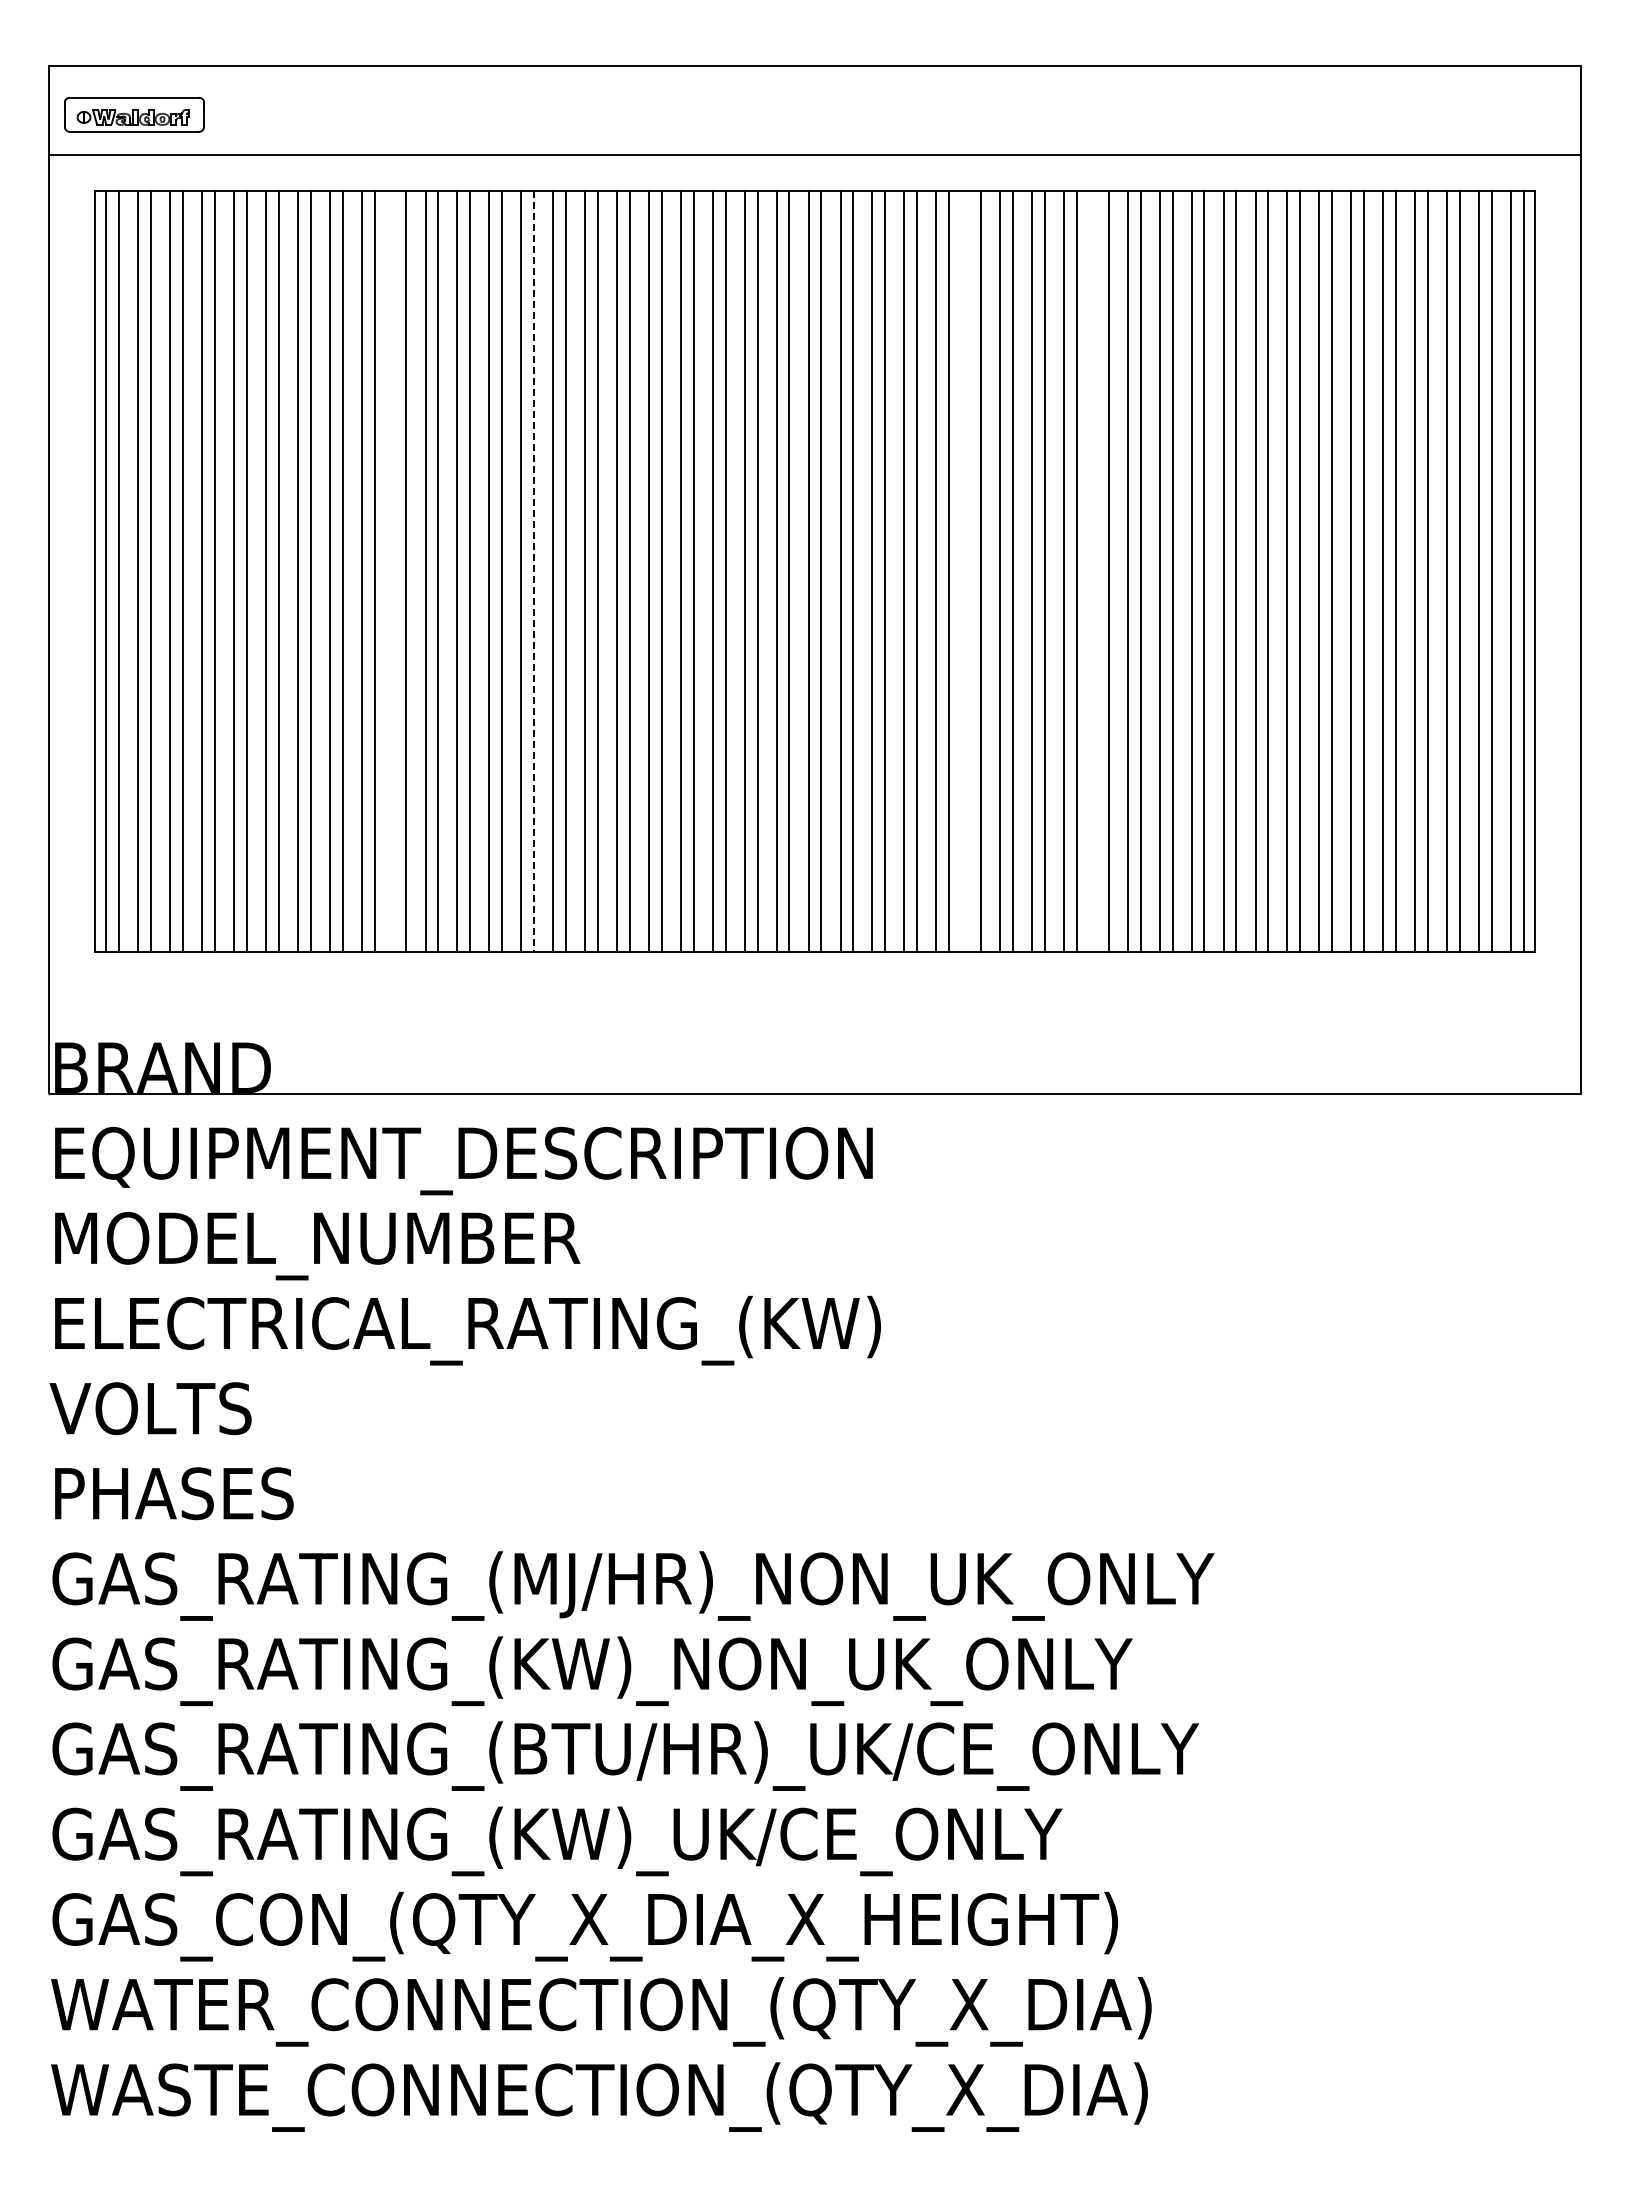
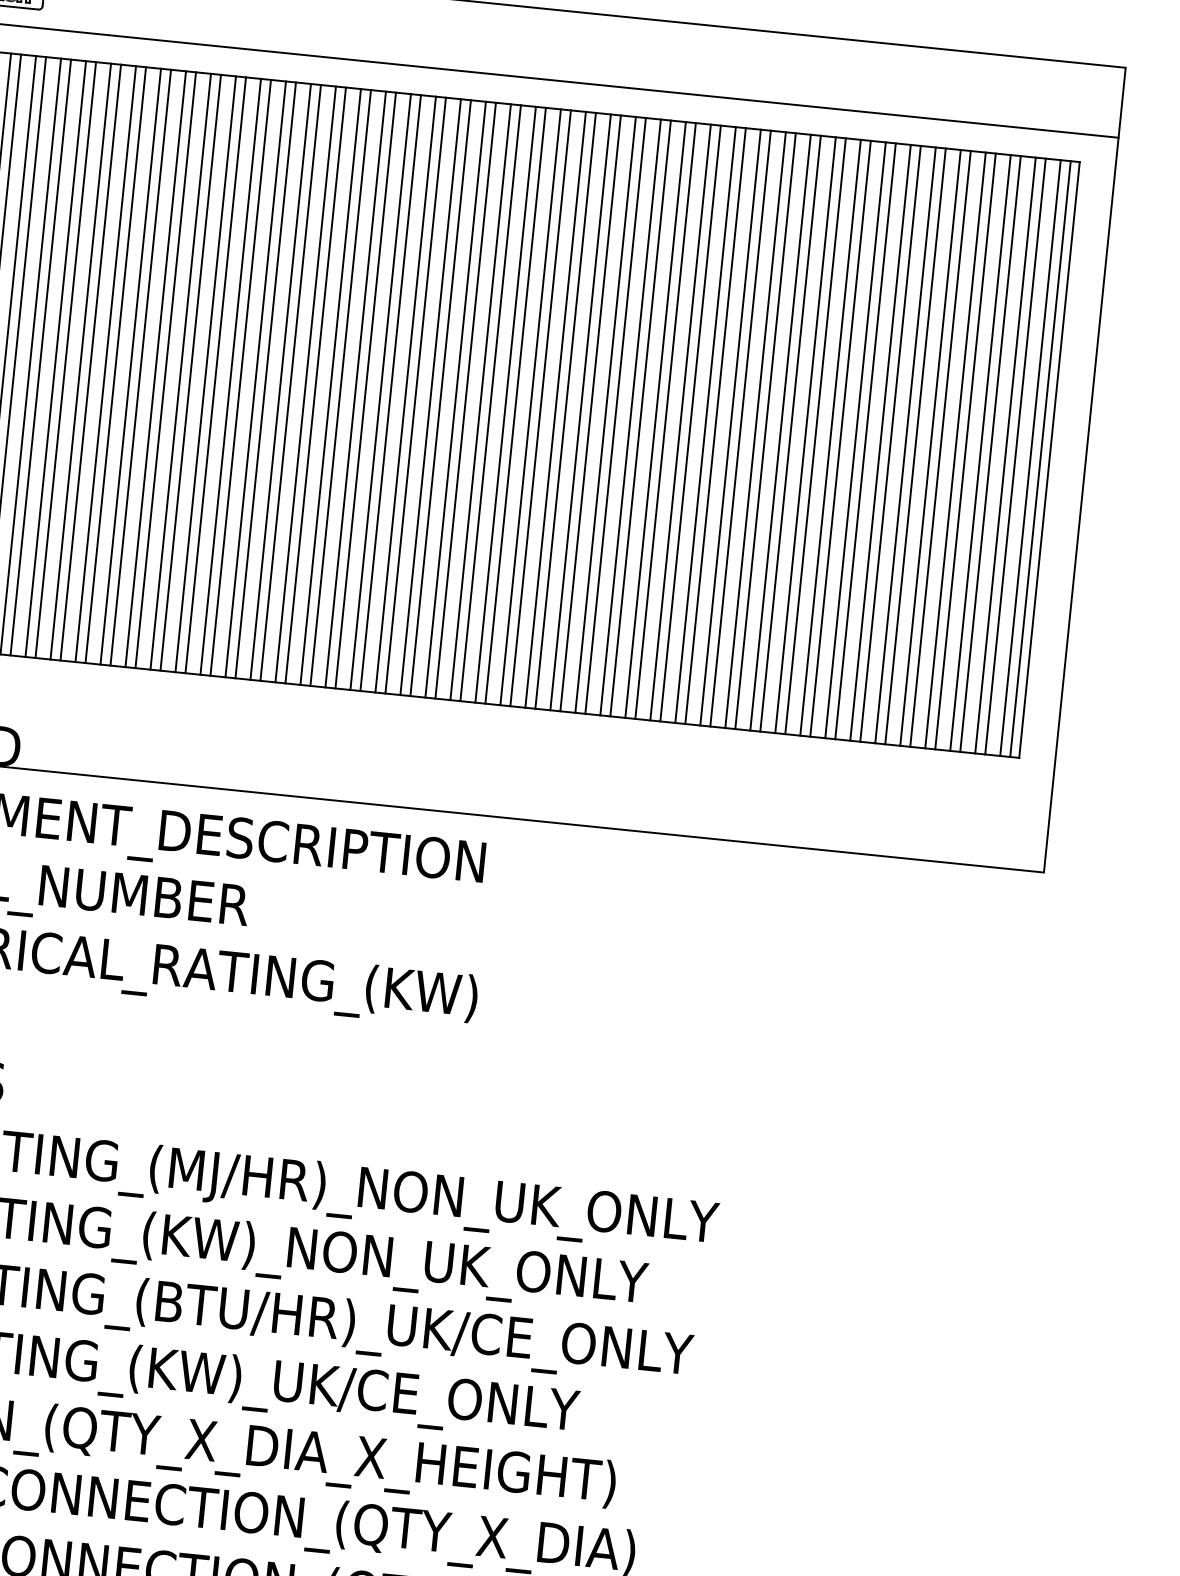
line: (393, 570) -> (155, 368), added
line: (968, 570) -> (605, 414), added
line: (1095, 570) -> (705, 424), added
line: (534, 571) -> (266, 380), dashed -> solid

